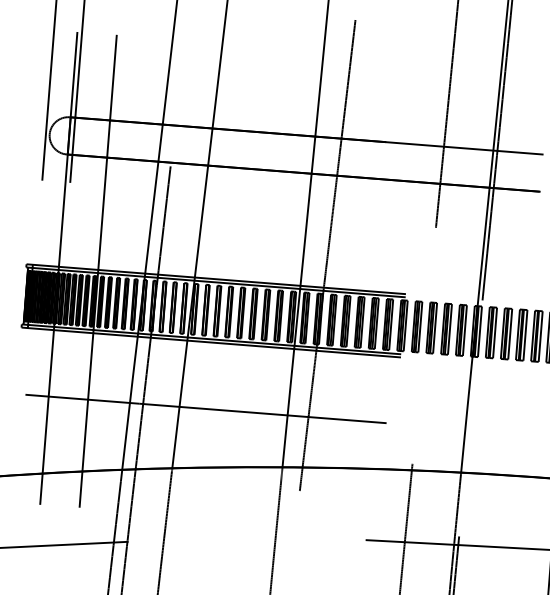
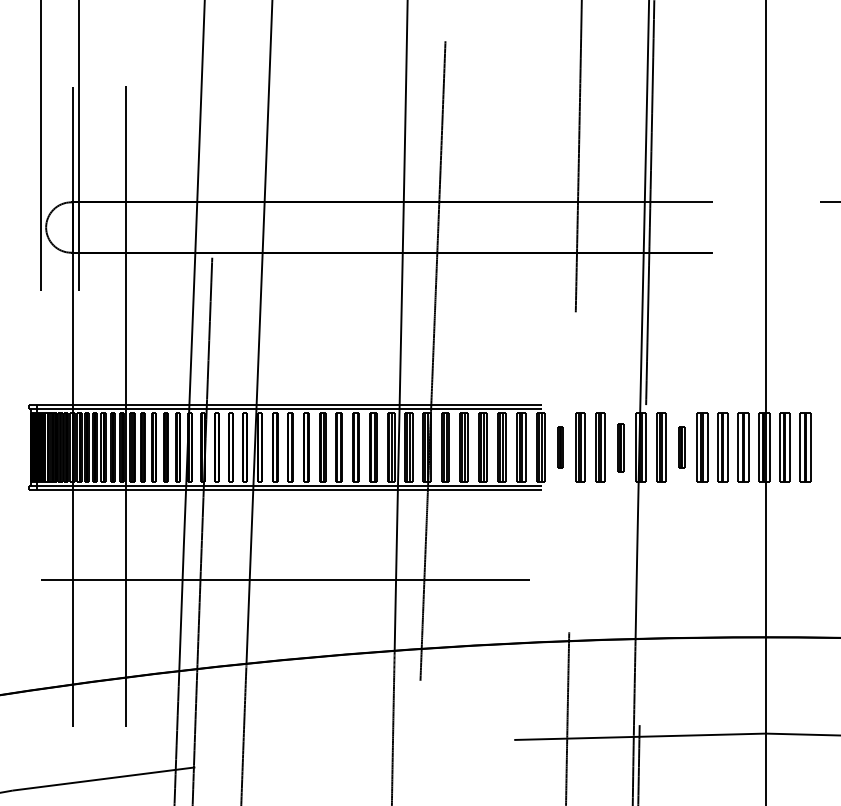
part: (416, 326) -> (560, 447), size x0.6
part: (461, 330) -> (620, 447), size x0.7
part: (506, 333) -> (681, 447), size x0.6

